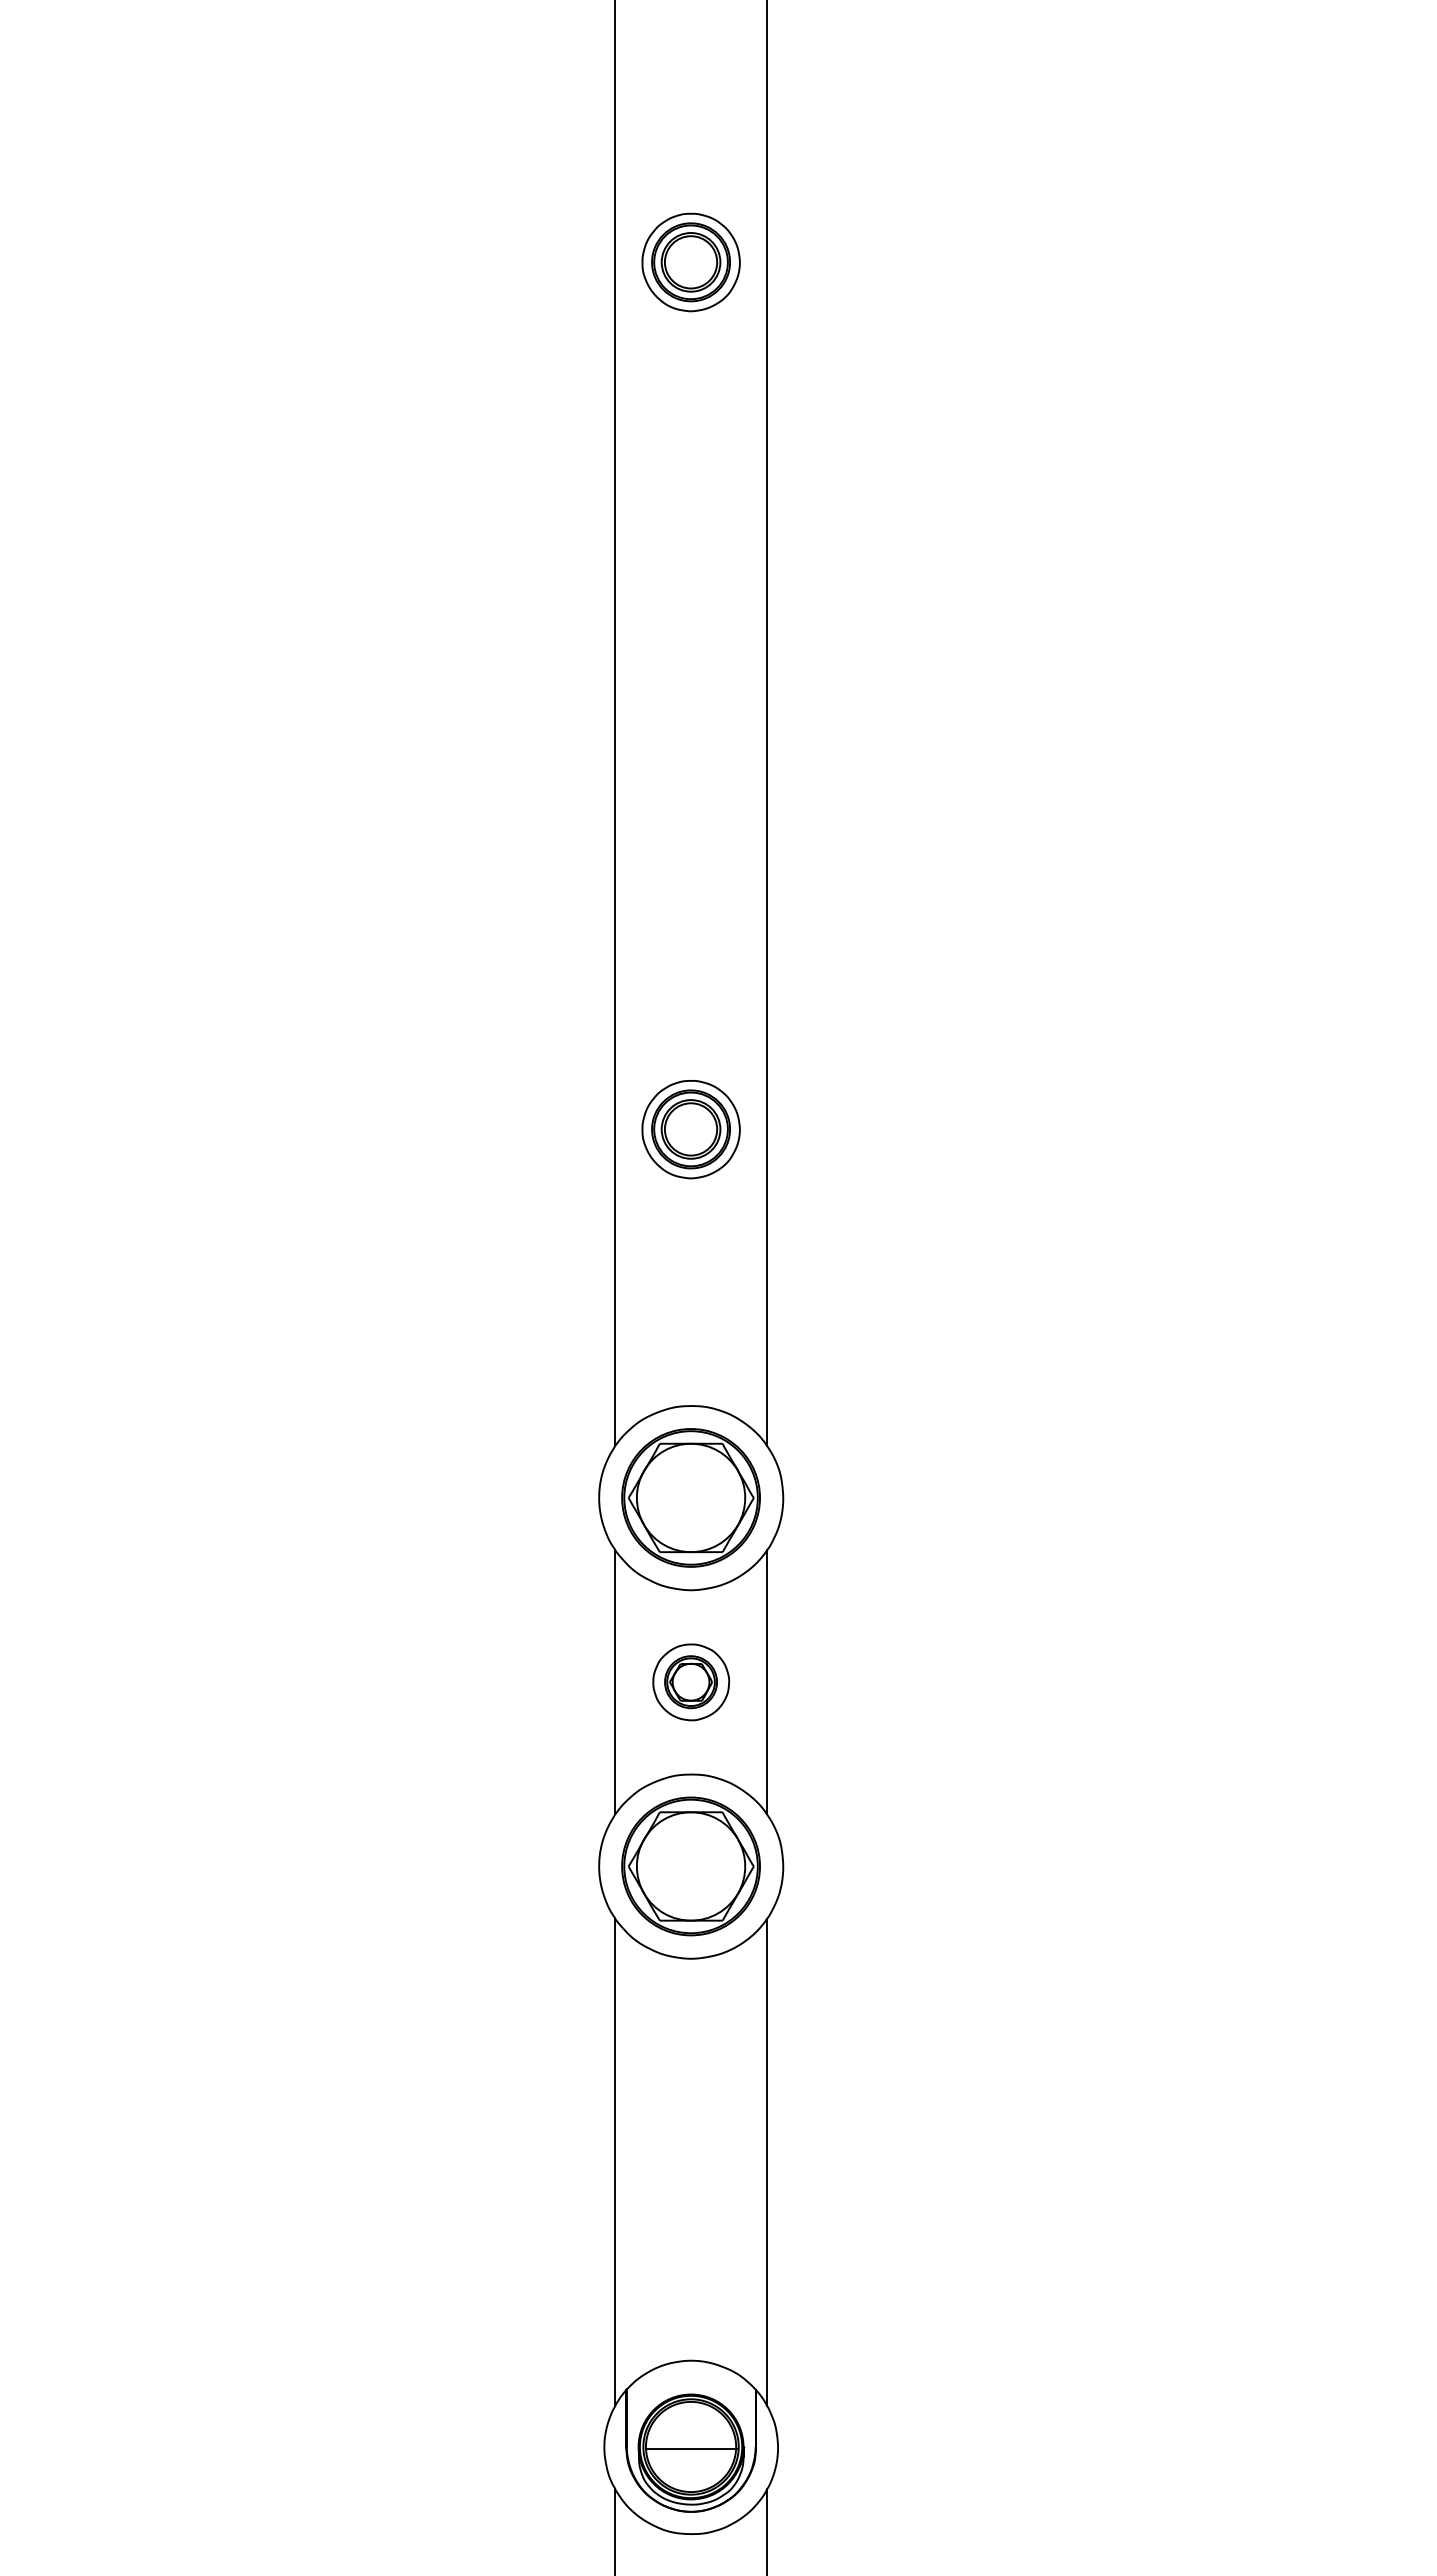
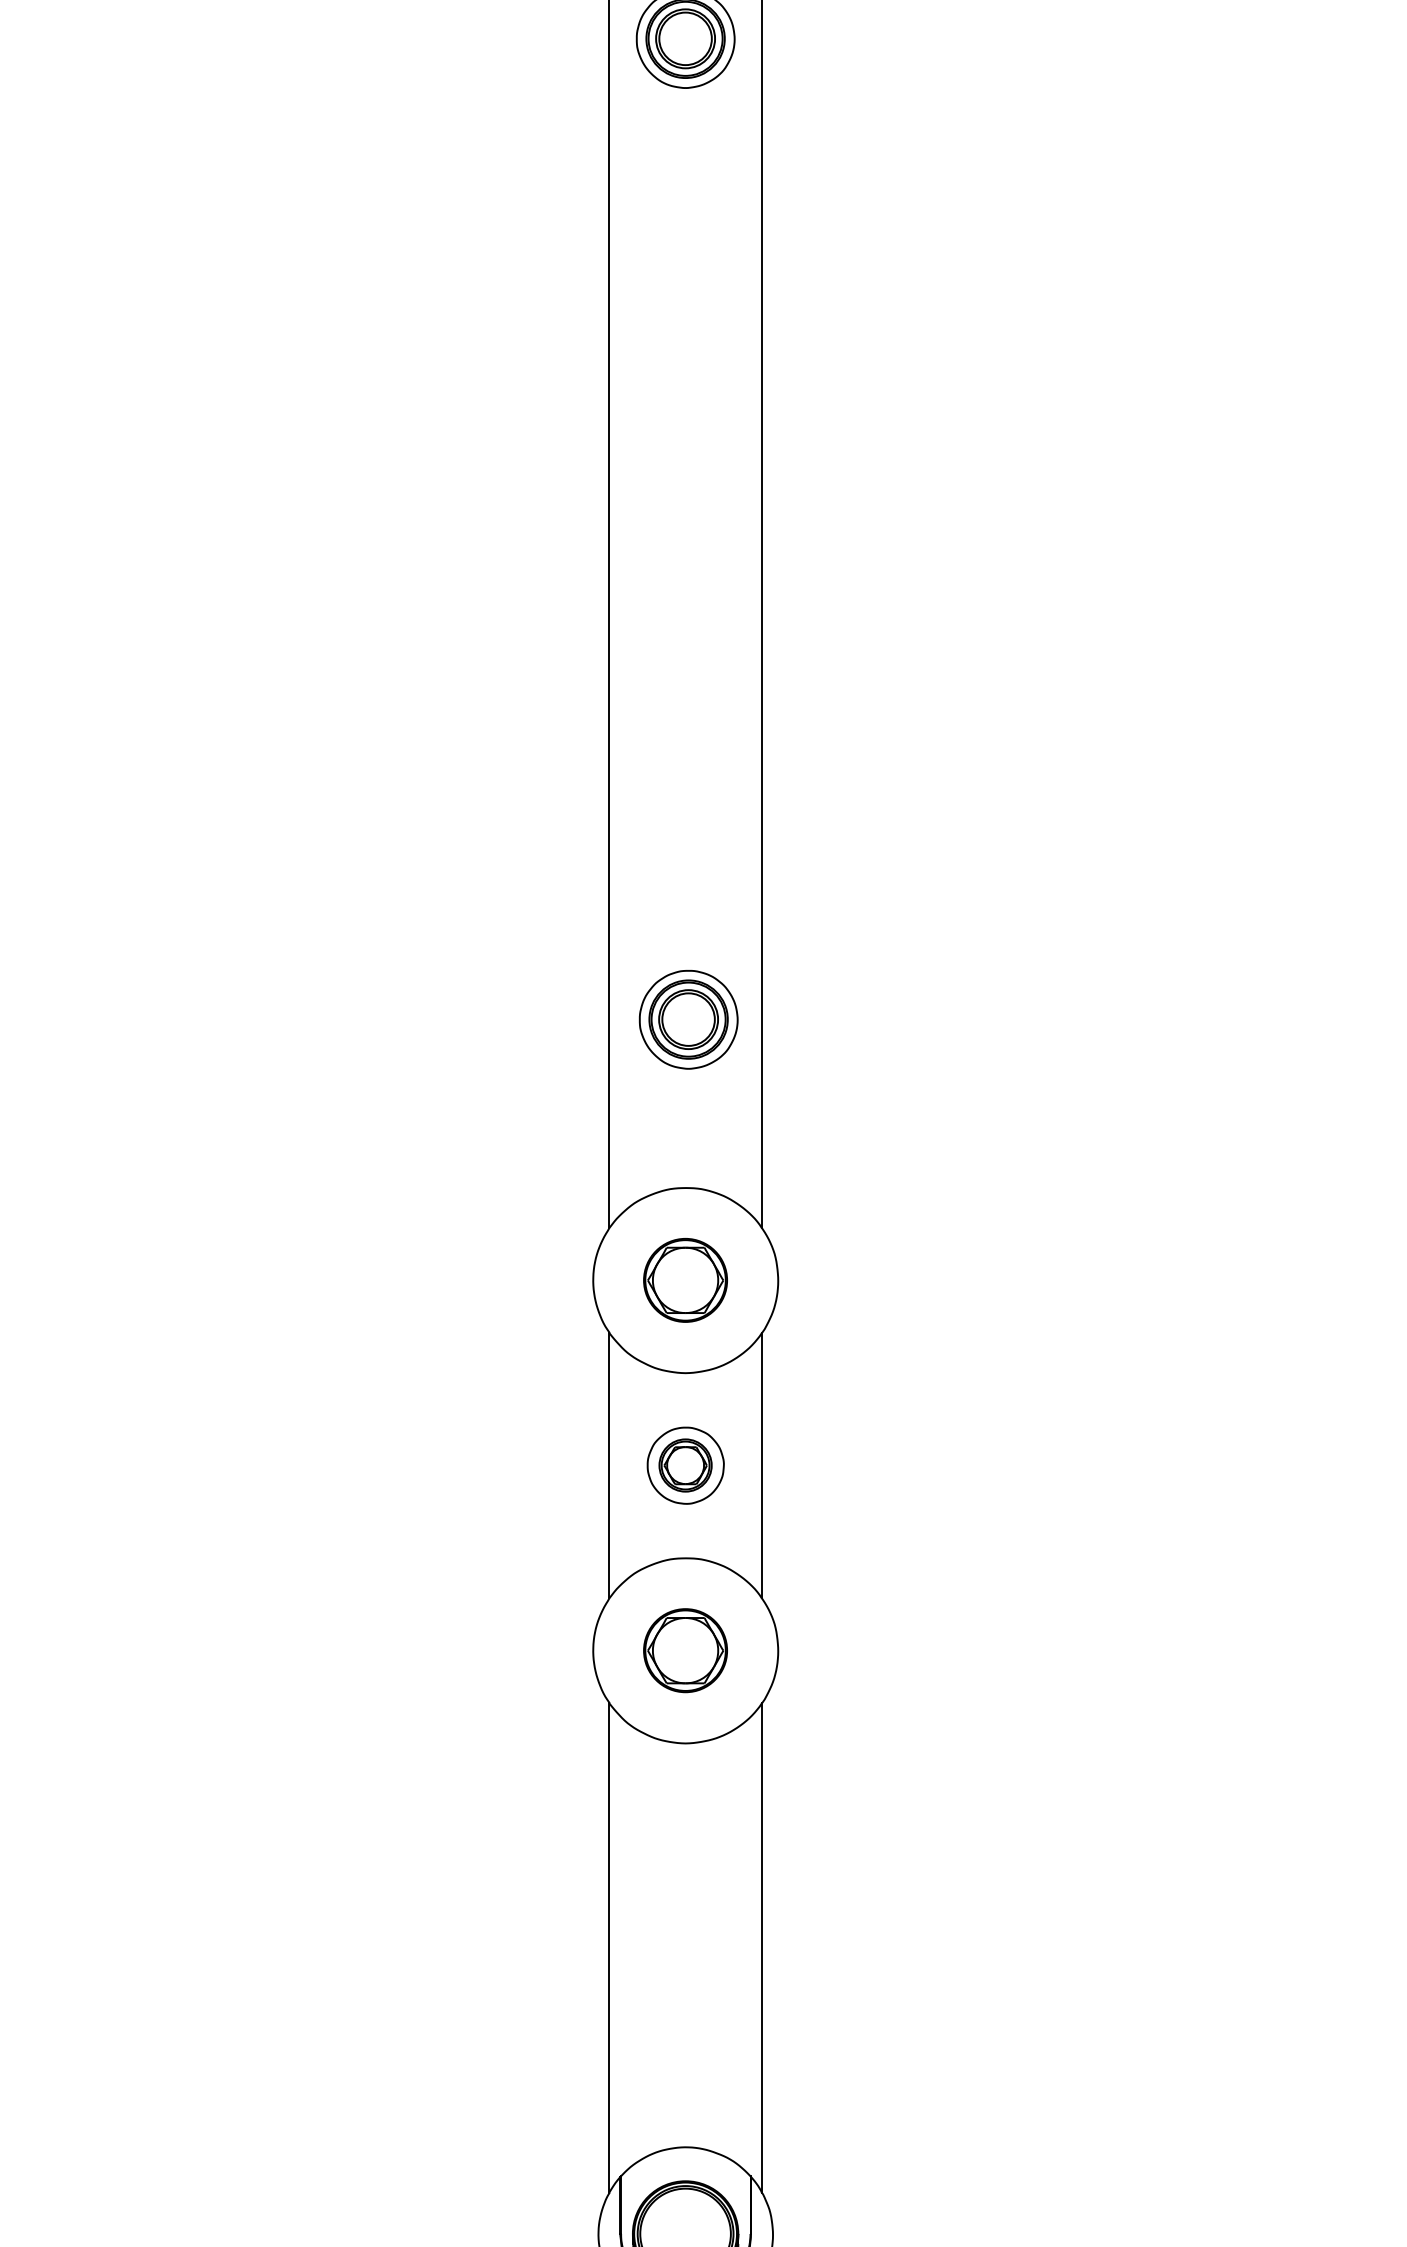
part: (690, 1129) -> (688, 1019), moved
part: (690, 1497) -> (685, 1279), size x0.6
part: (690, 1866) -> (685, 1650), size x0.6
line: (690, 2448) -> (685, 2235), removed

